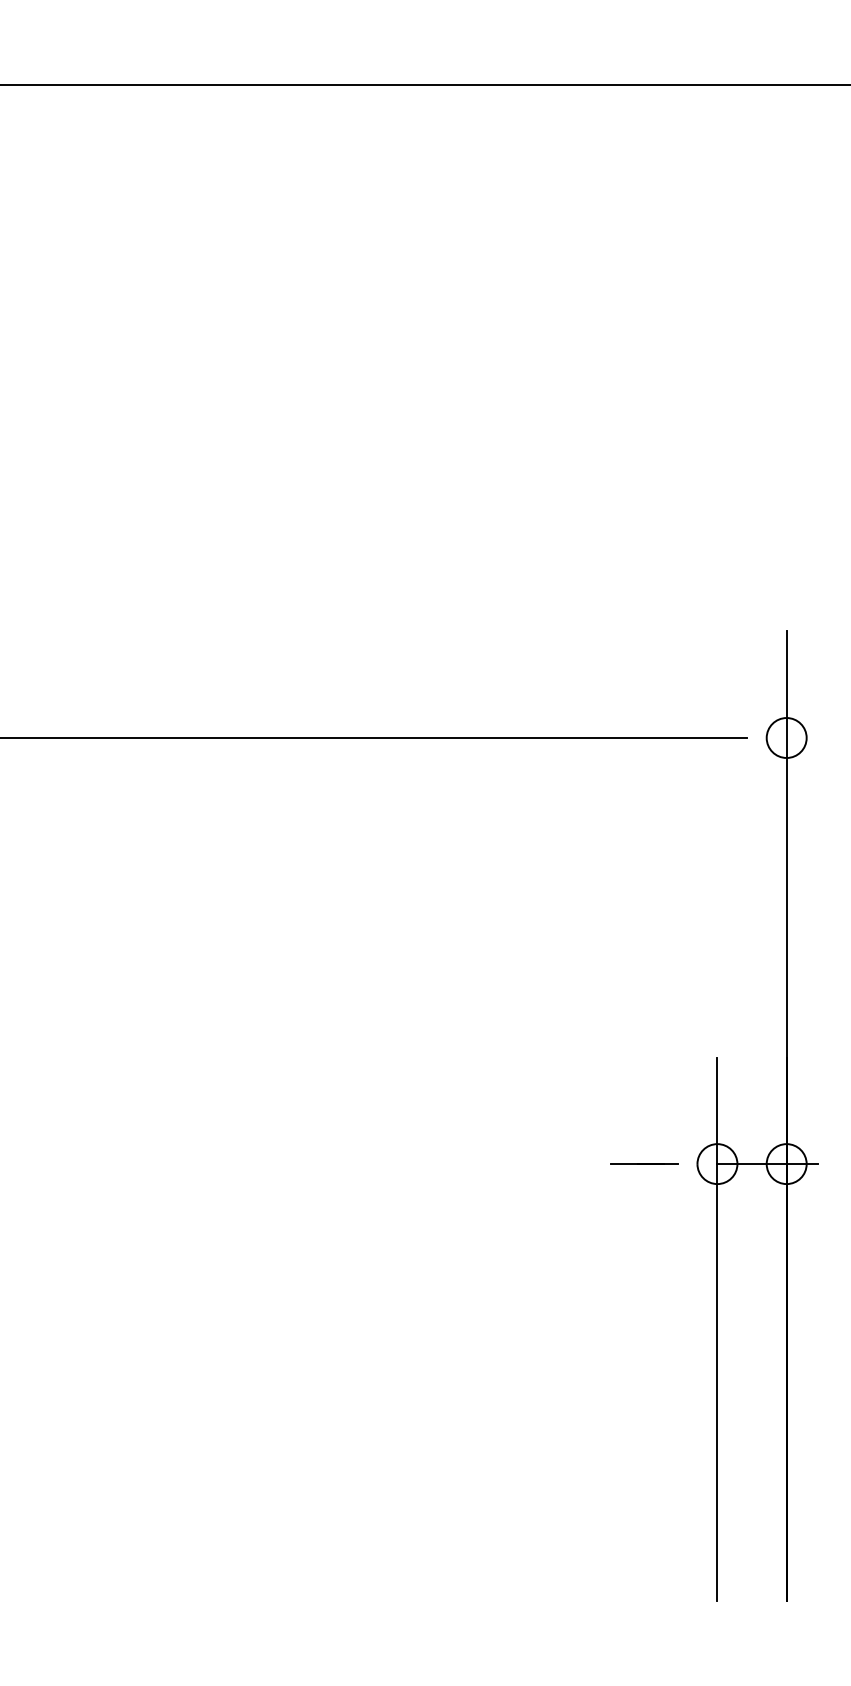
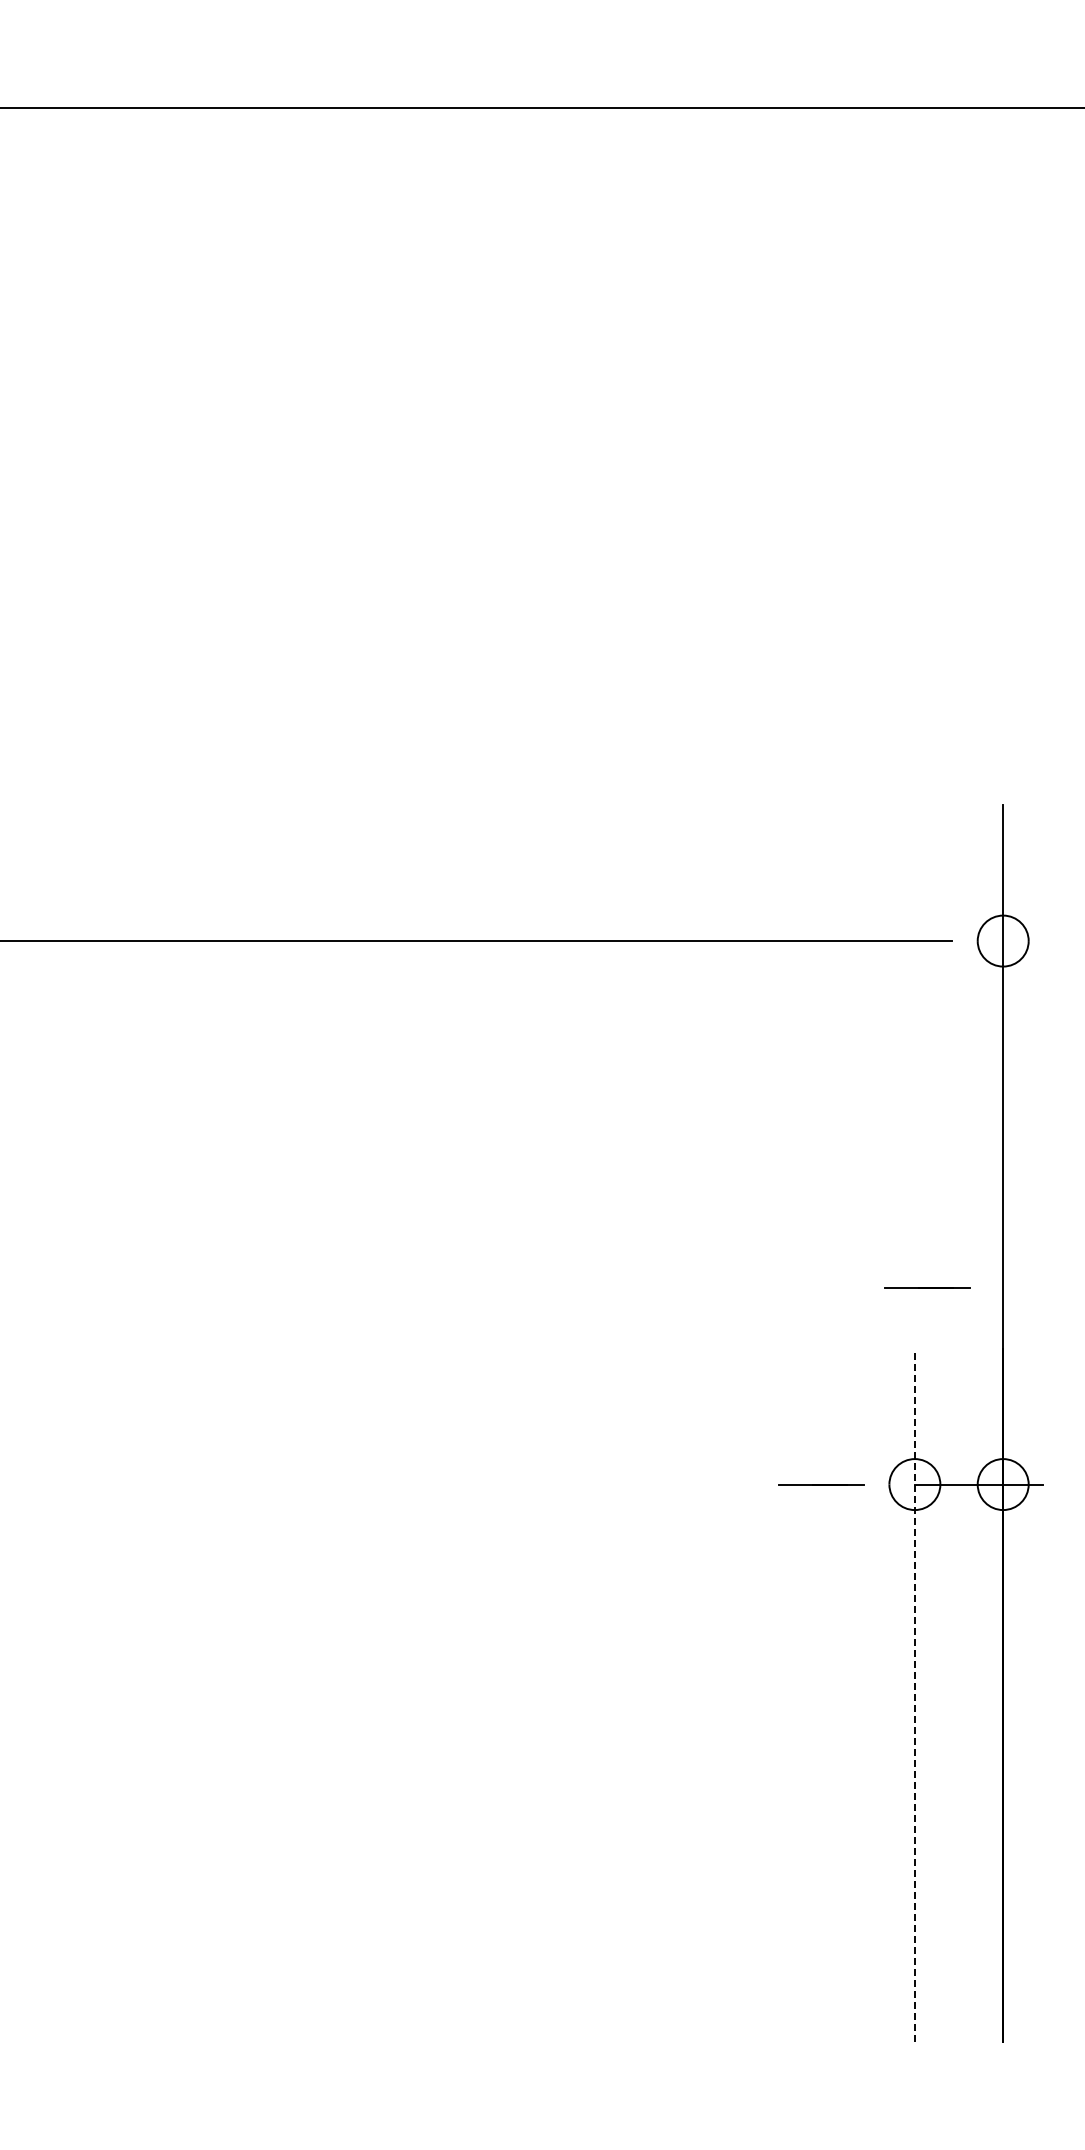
line: (727, 1009) -> (927, 1287), added
line: (717, 1329) -> (914, 1695), solid -> dashed

